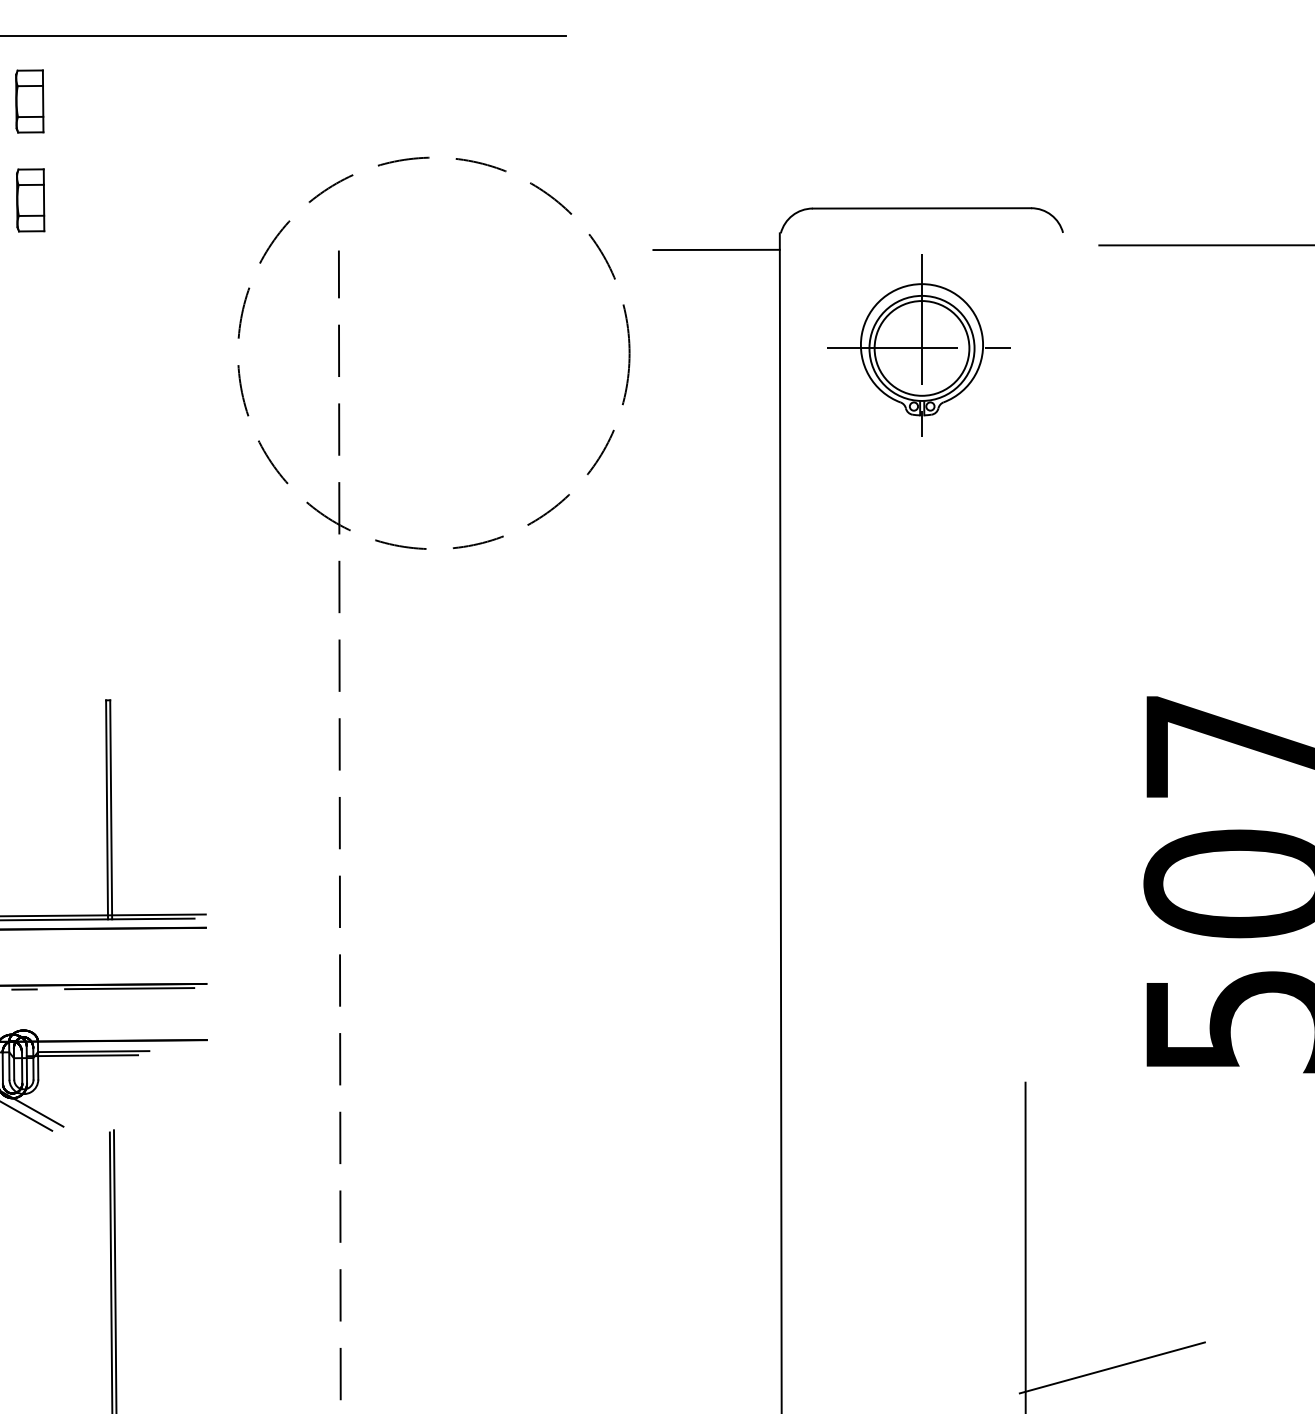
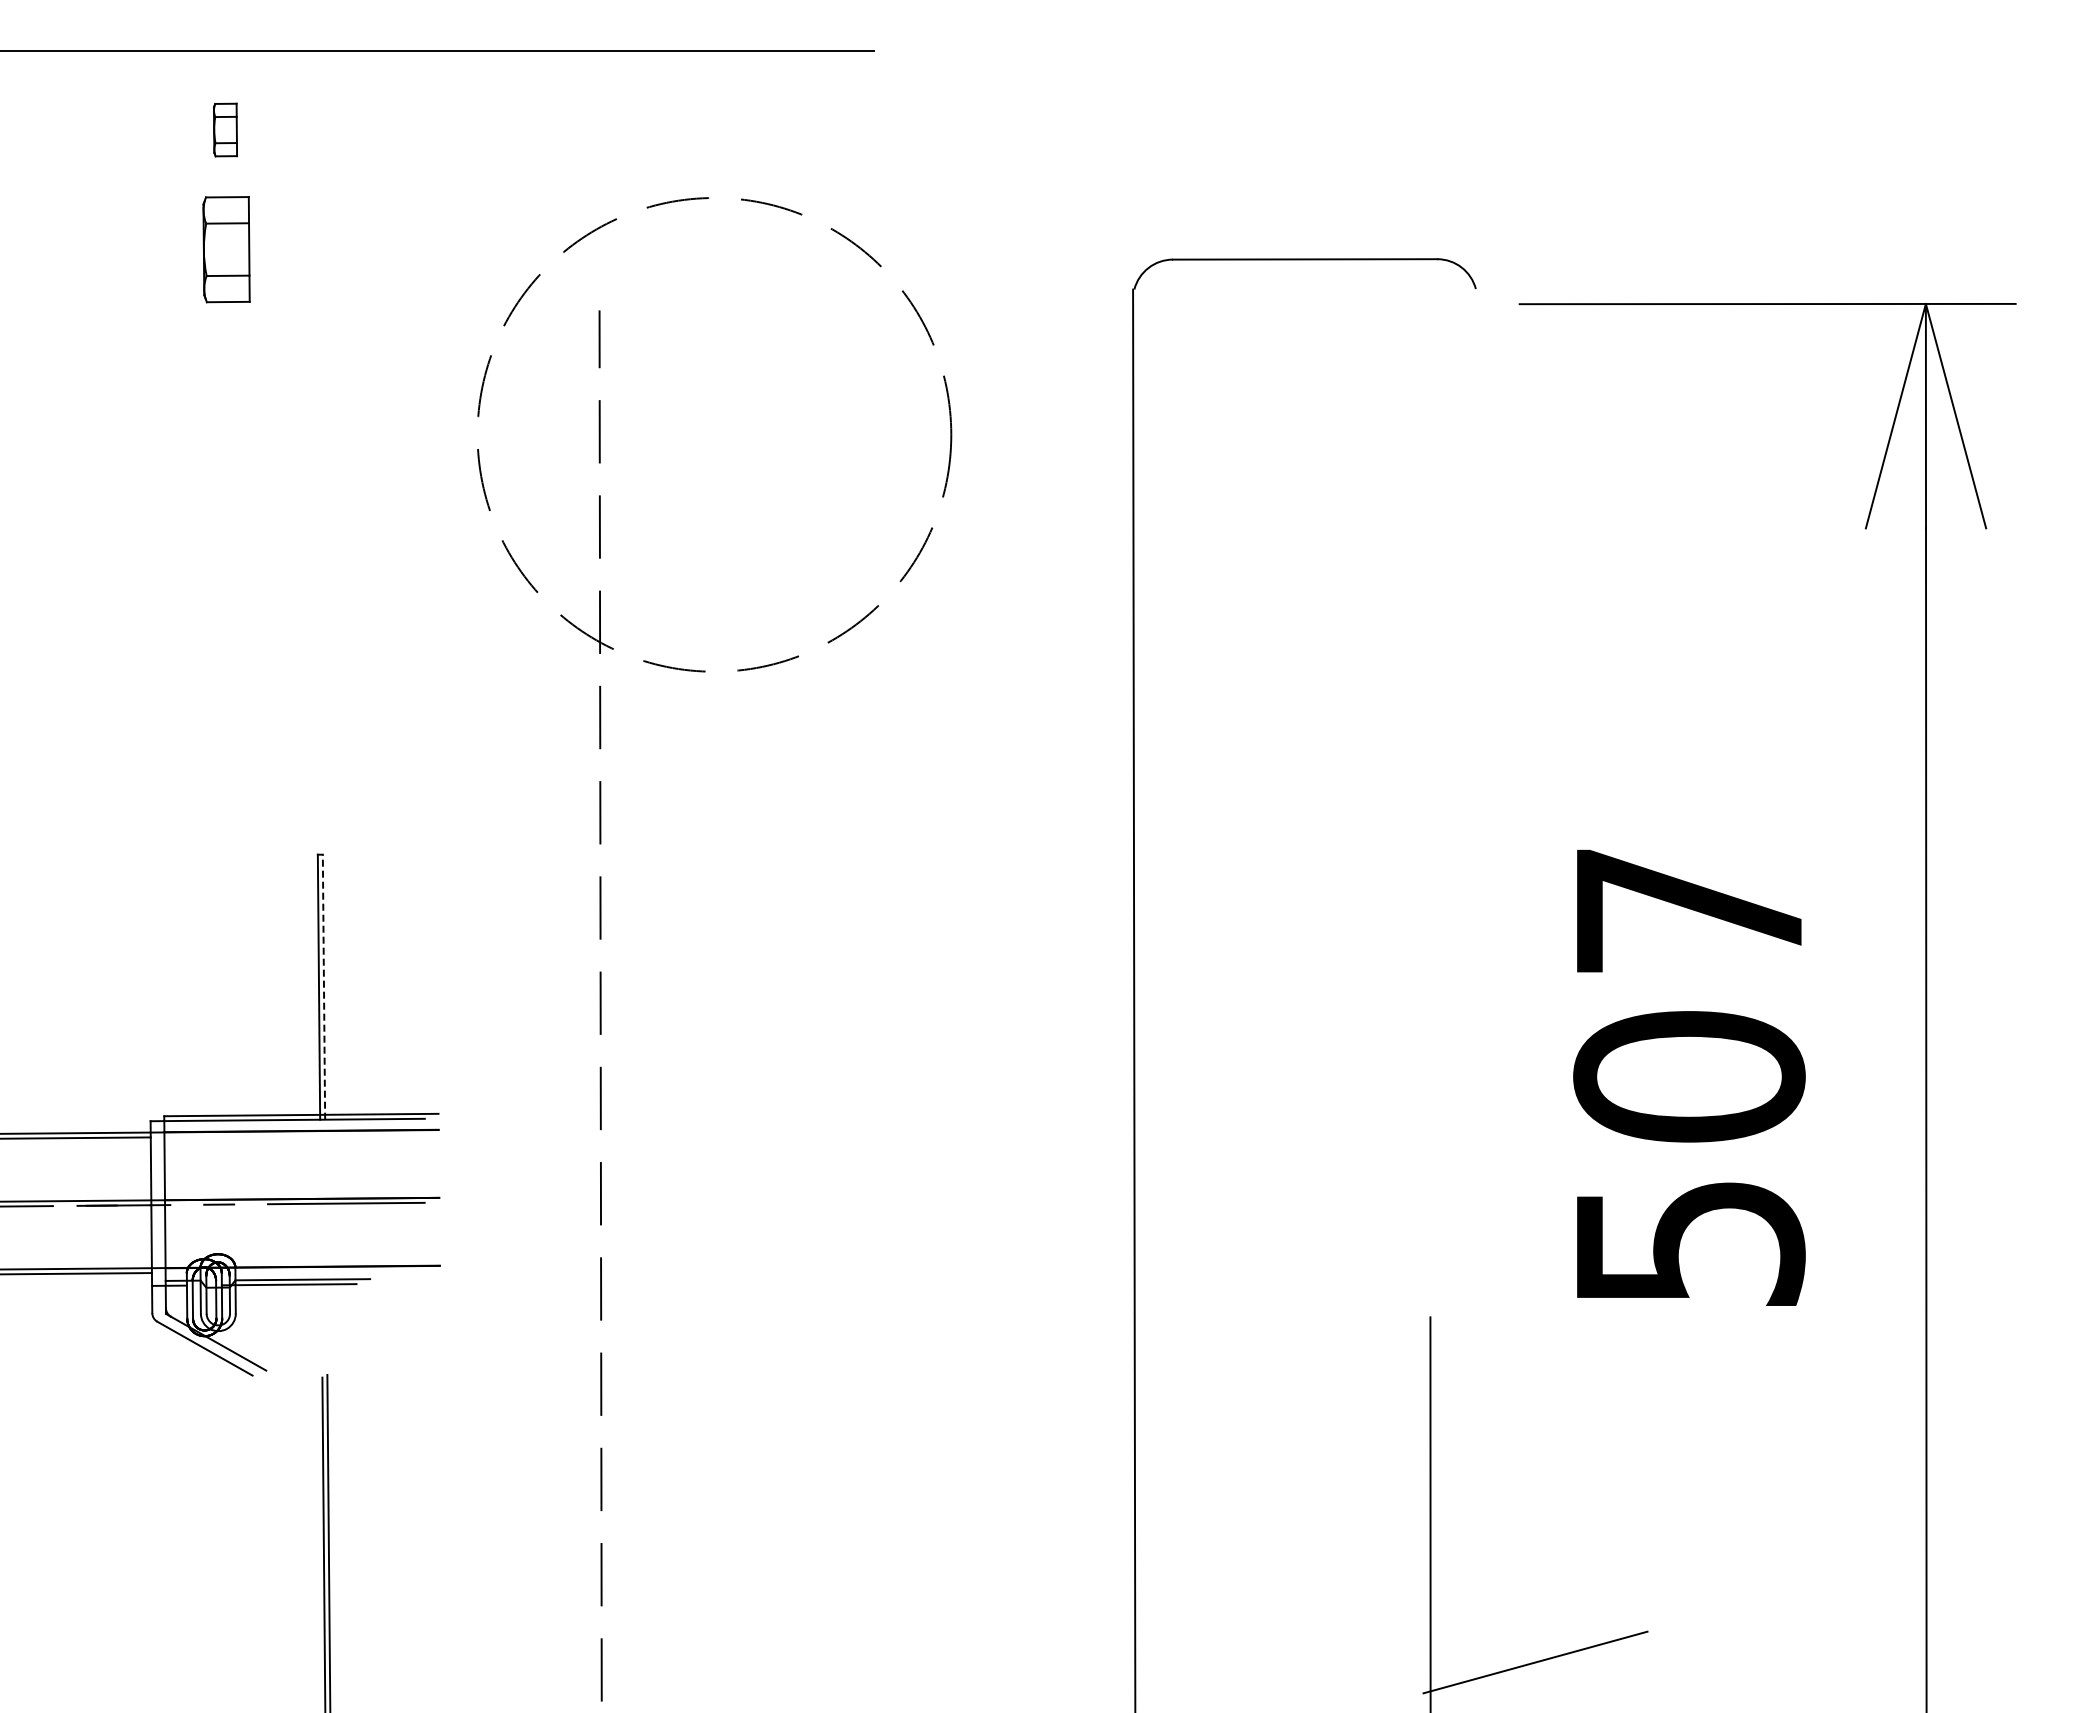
part: (29, 101) -> (225, 129), size x0.7
part: (30, 200) -> (226, 249), size x1.4
line: (716, 249) -> (1056, 309), removed
part: (918, 345) -> (1301, 425), removed
line: (111, 810) -> (324, 987), solid -> dashed

